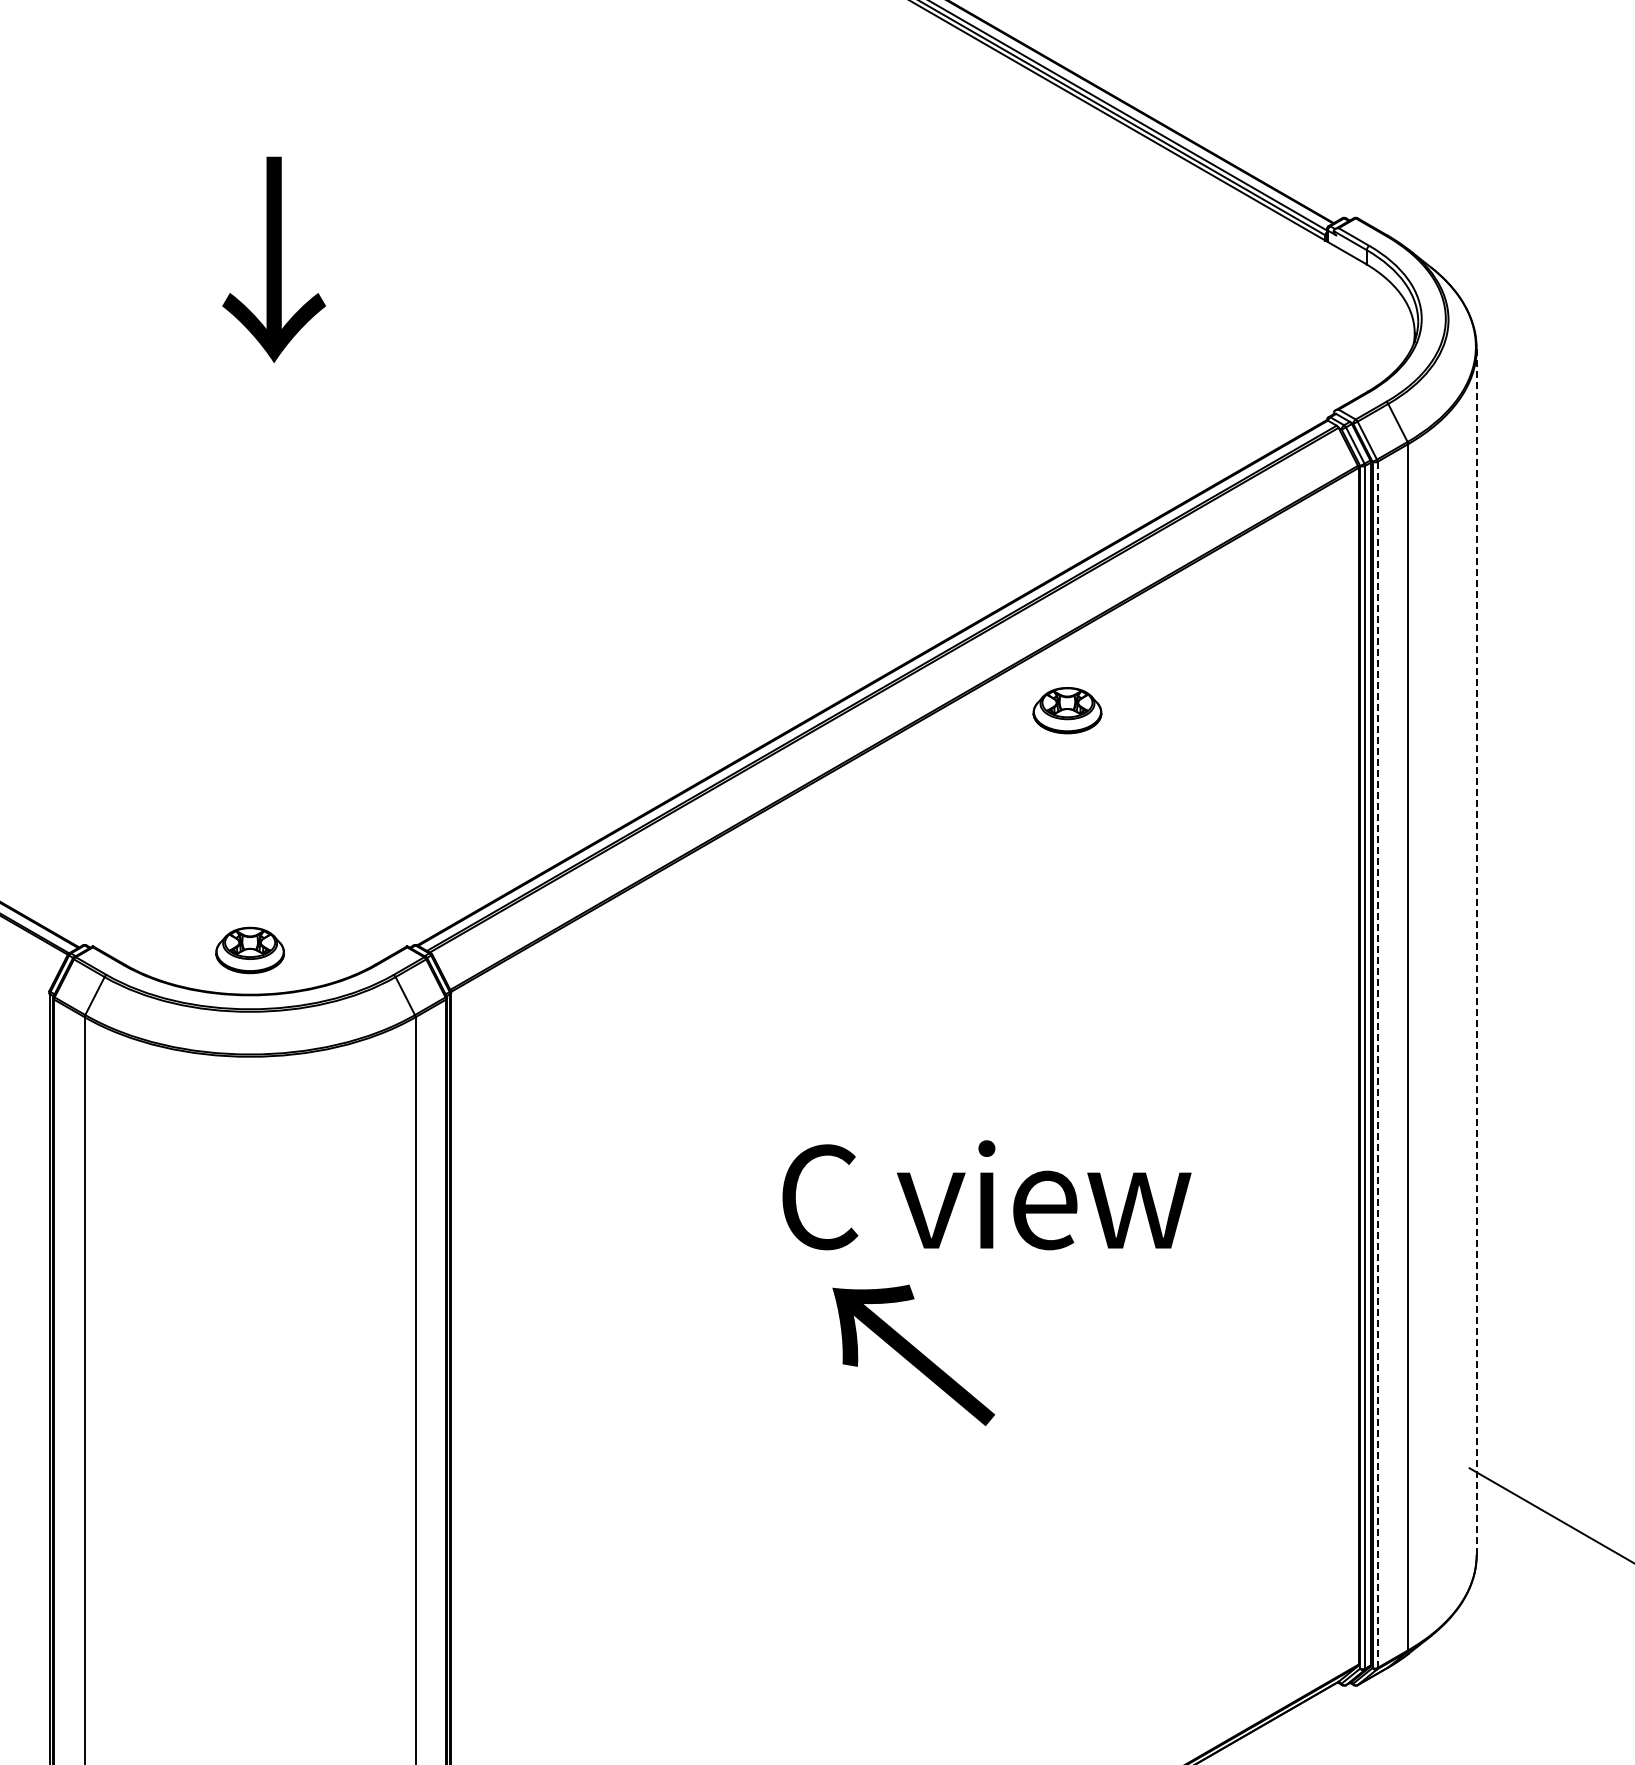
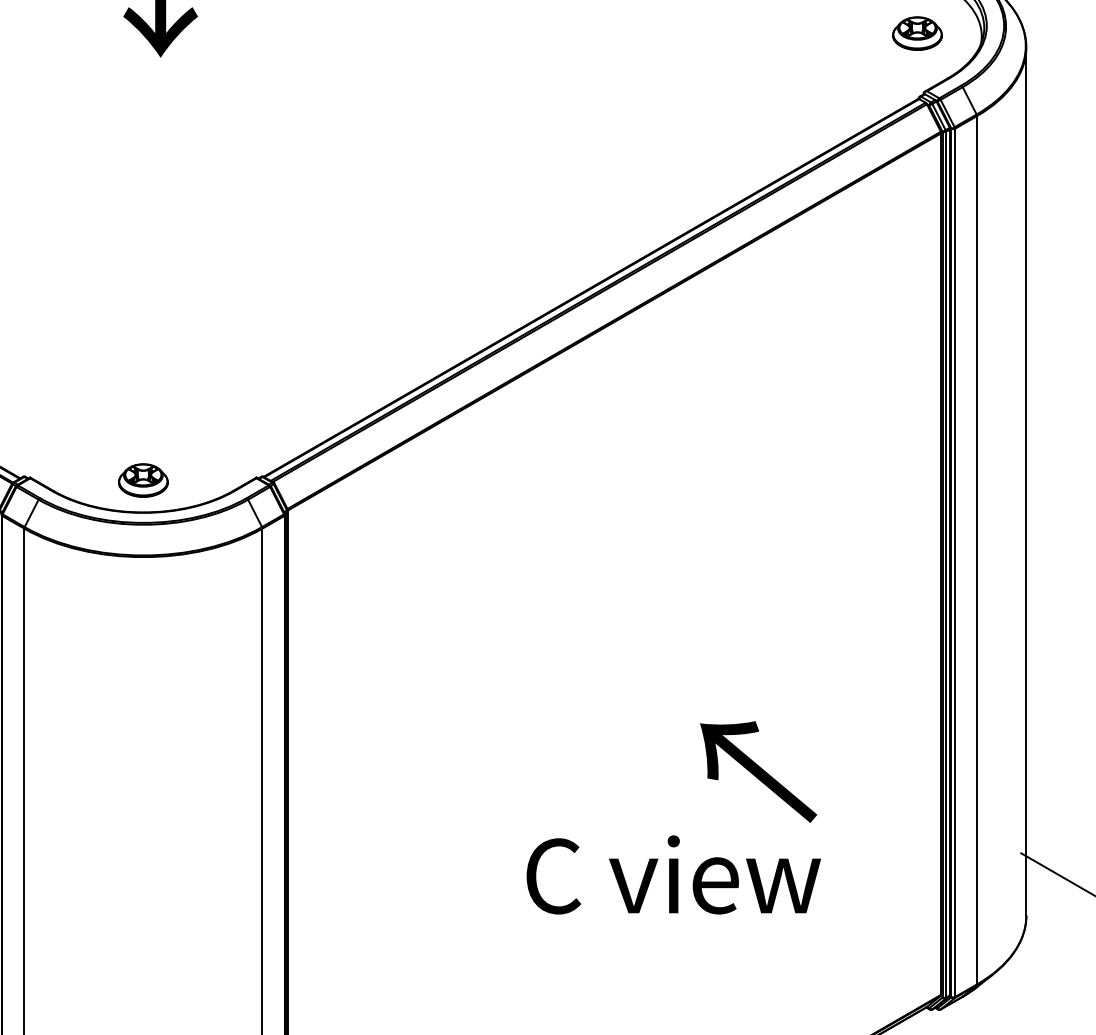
part: (1067, 710) -> (917, 33), moved
line: (1476, 951) -> (1026, 481), dashed -> solid
line: (1377, 1064) -> (954, 562), dashed -> solid
text: (986, 1195) -> (673, 875), moved
text: (913, 1354) -> (758, 771), moved

